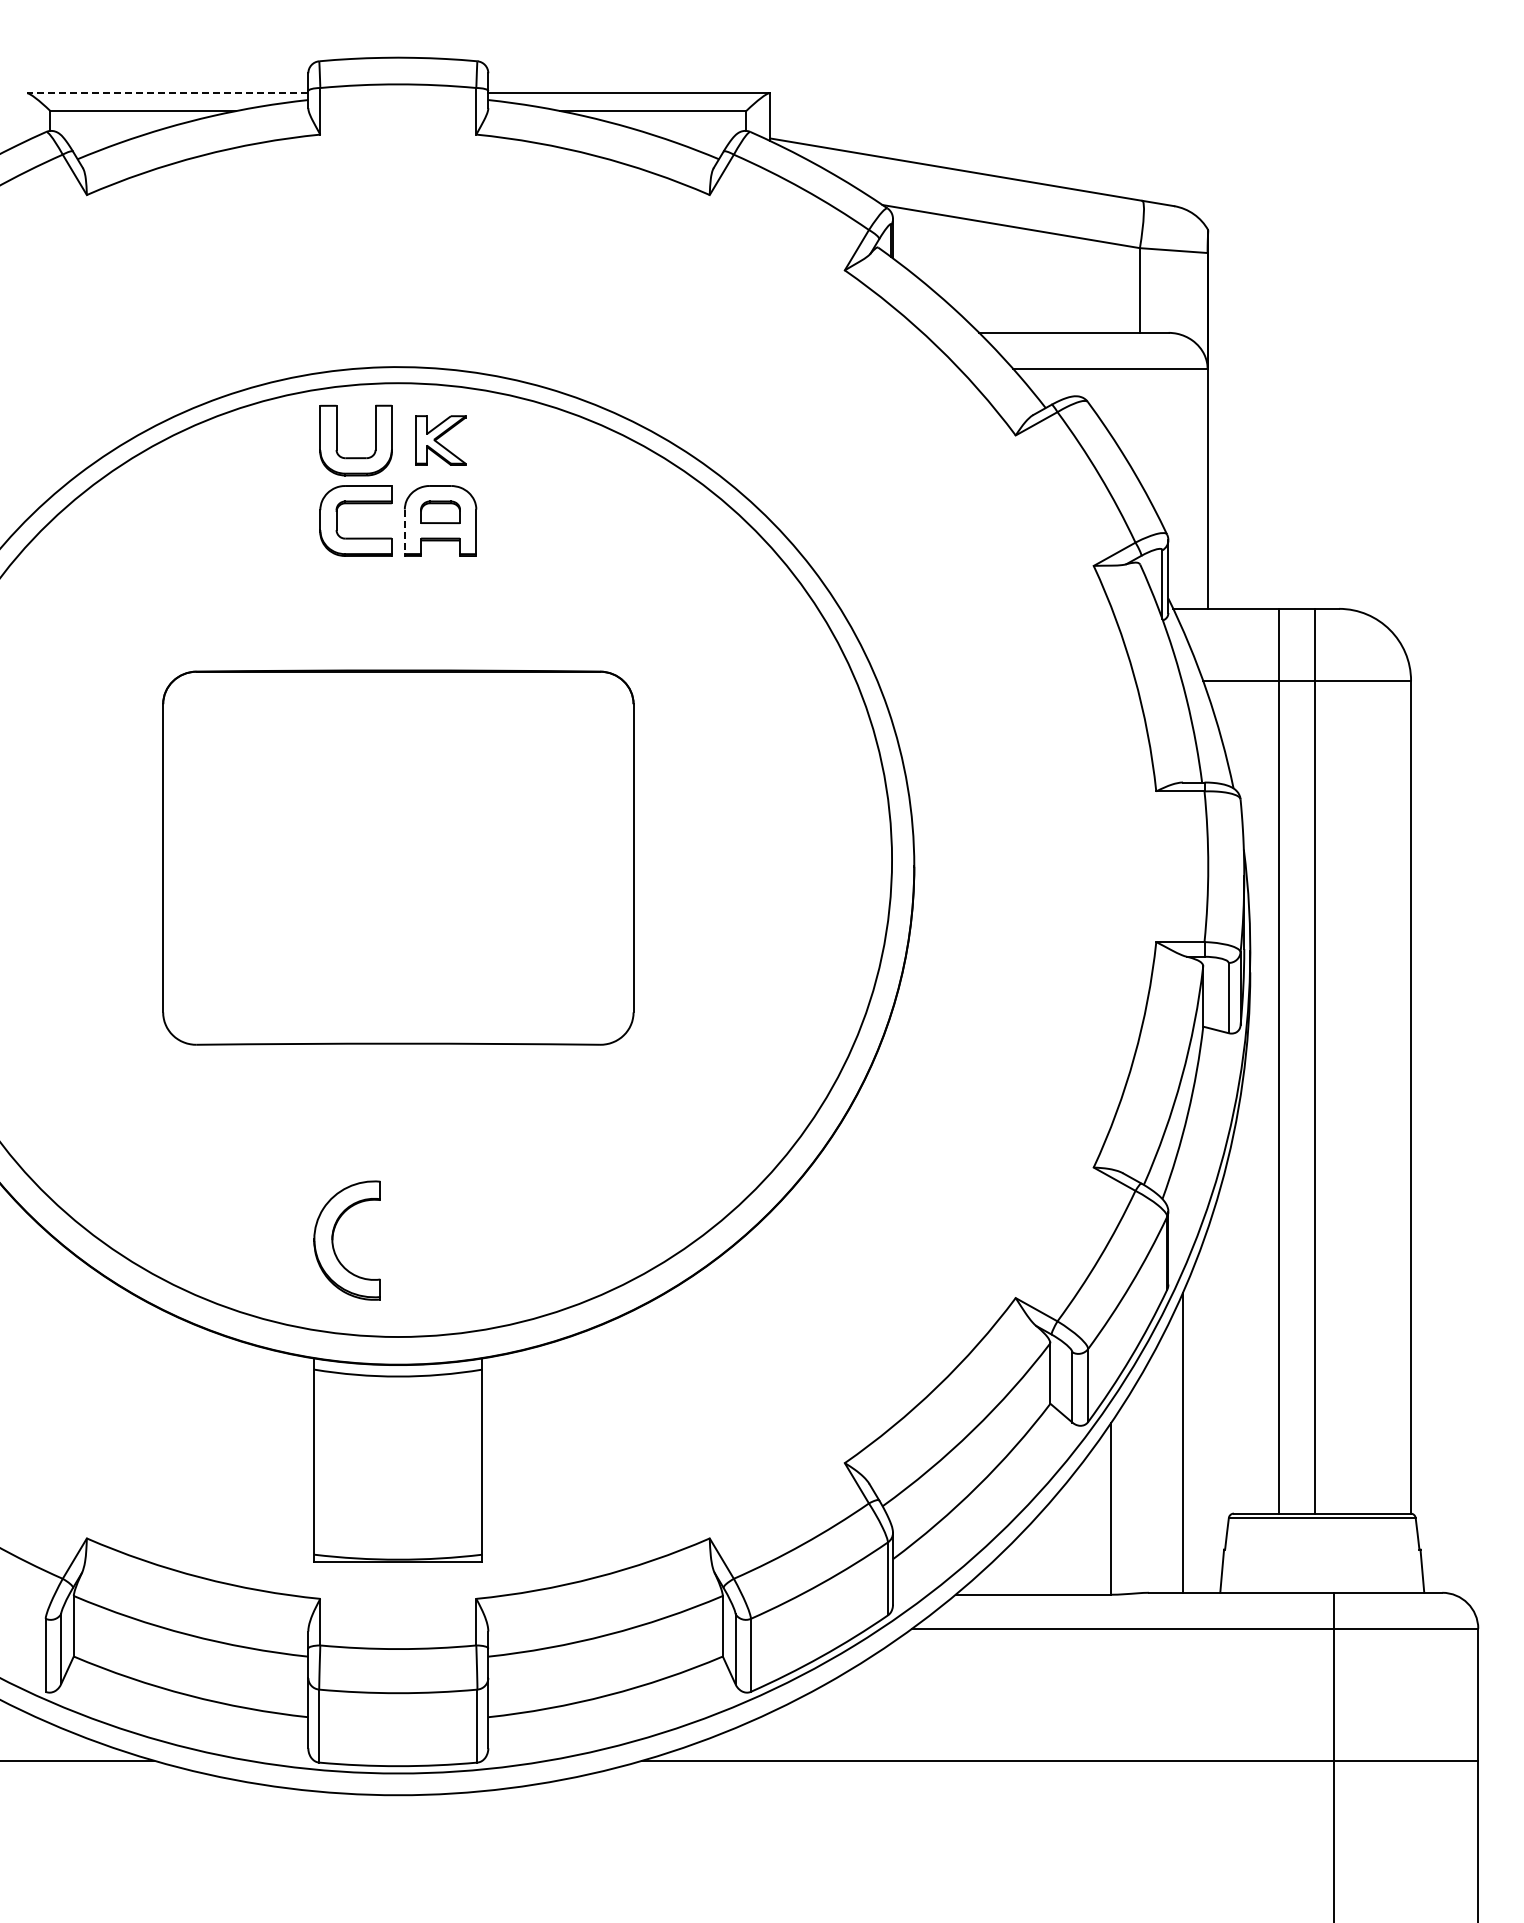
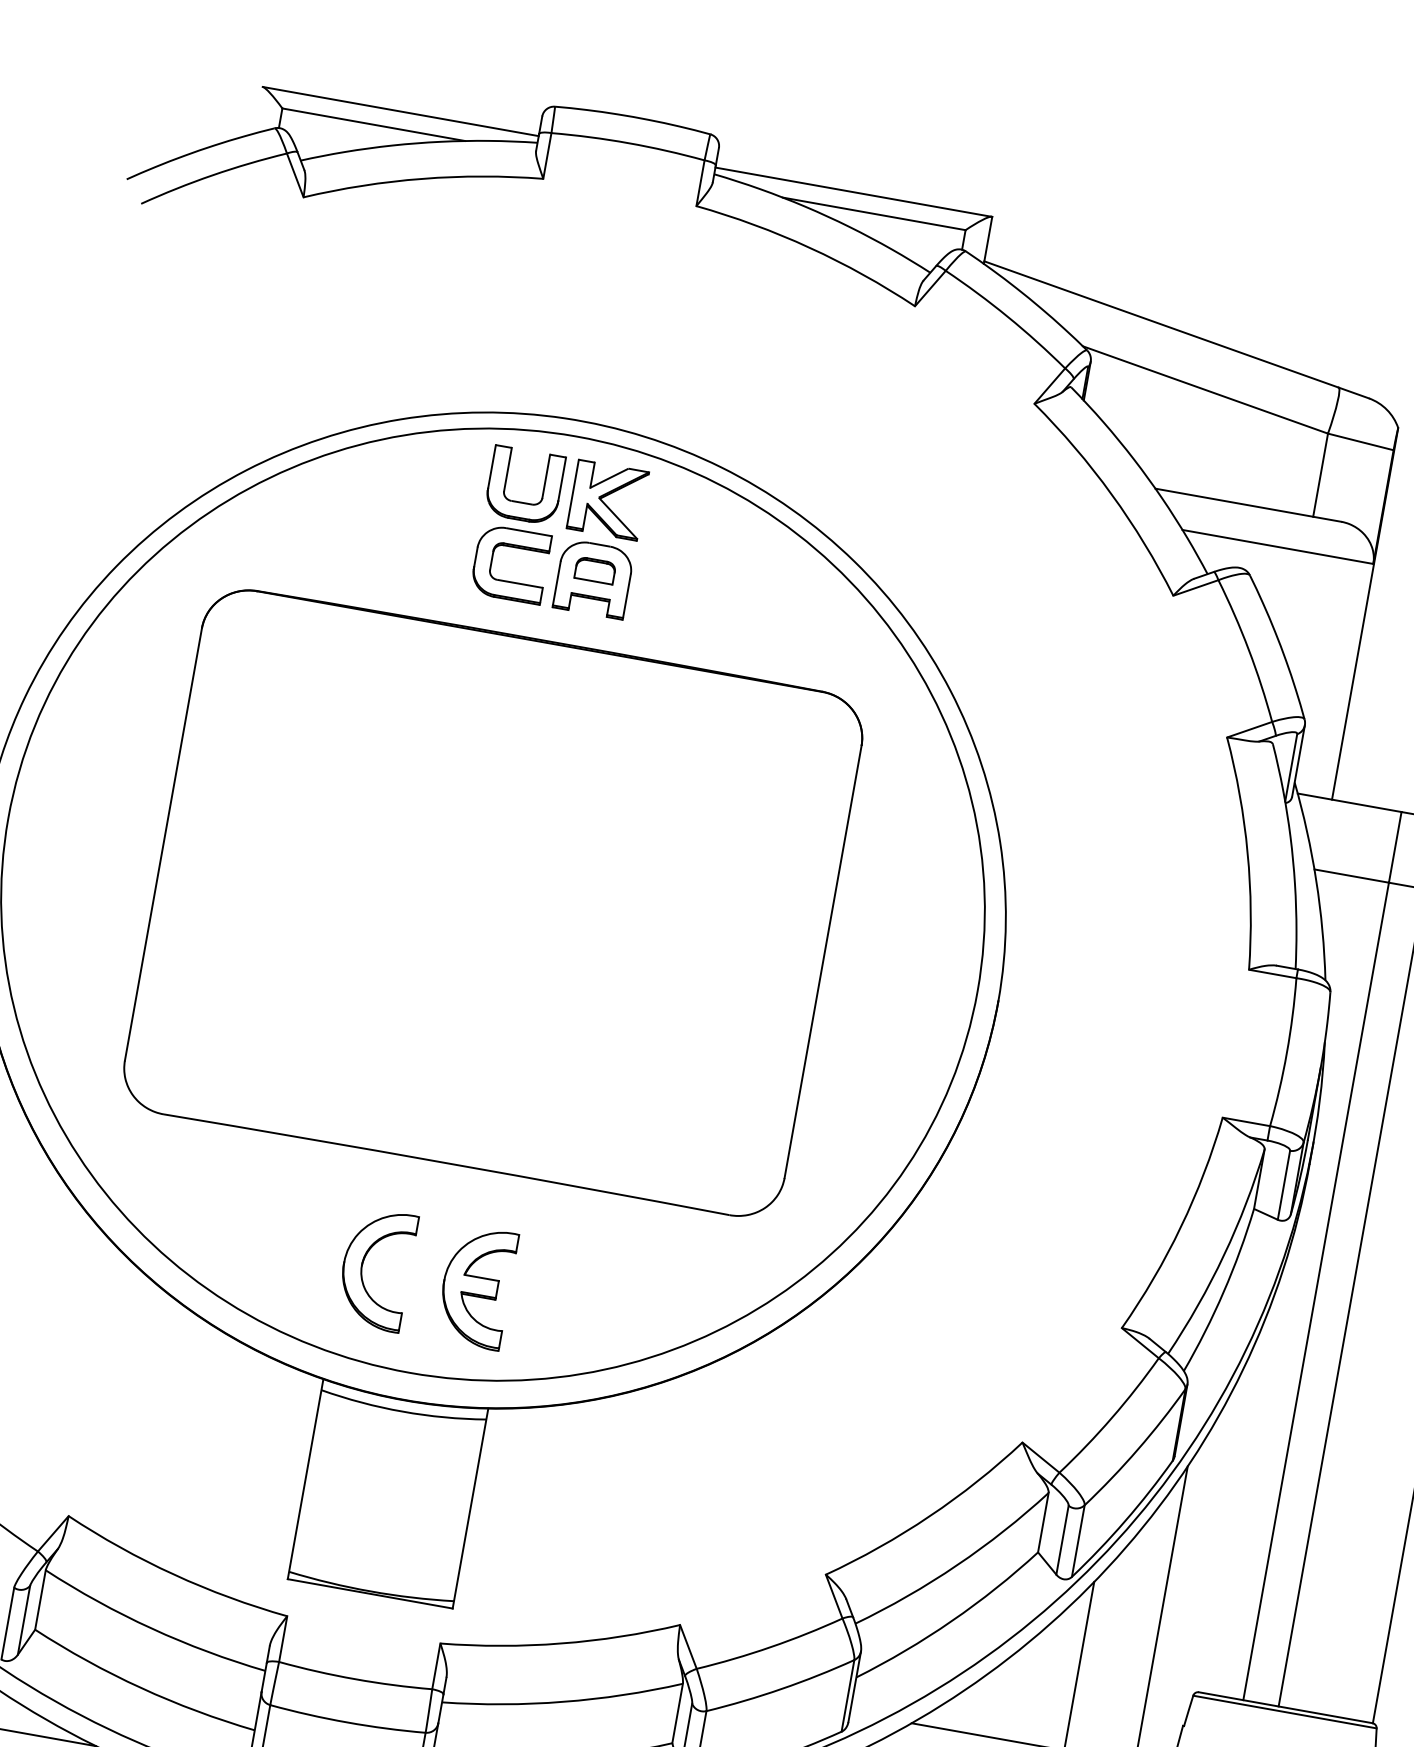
line: (167, 93) -> (400, 111), dashed -> solid
part: (440, 440) -> (607, 500), size x1.43
line: (404, 532) -> (556, 584), dashed -> solid
part: (398, 857) -> (493, 902), size x1.43
part: (448, 1240) -> (475, 1286), added

